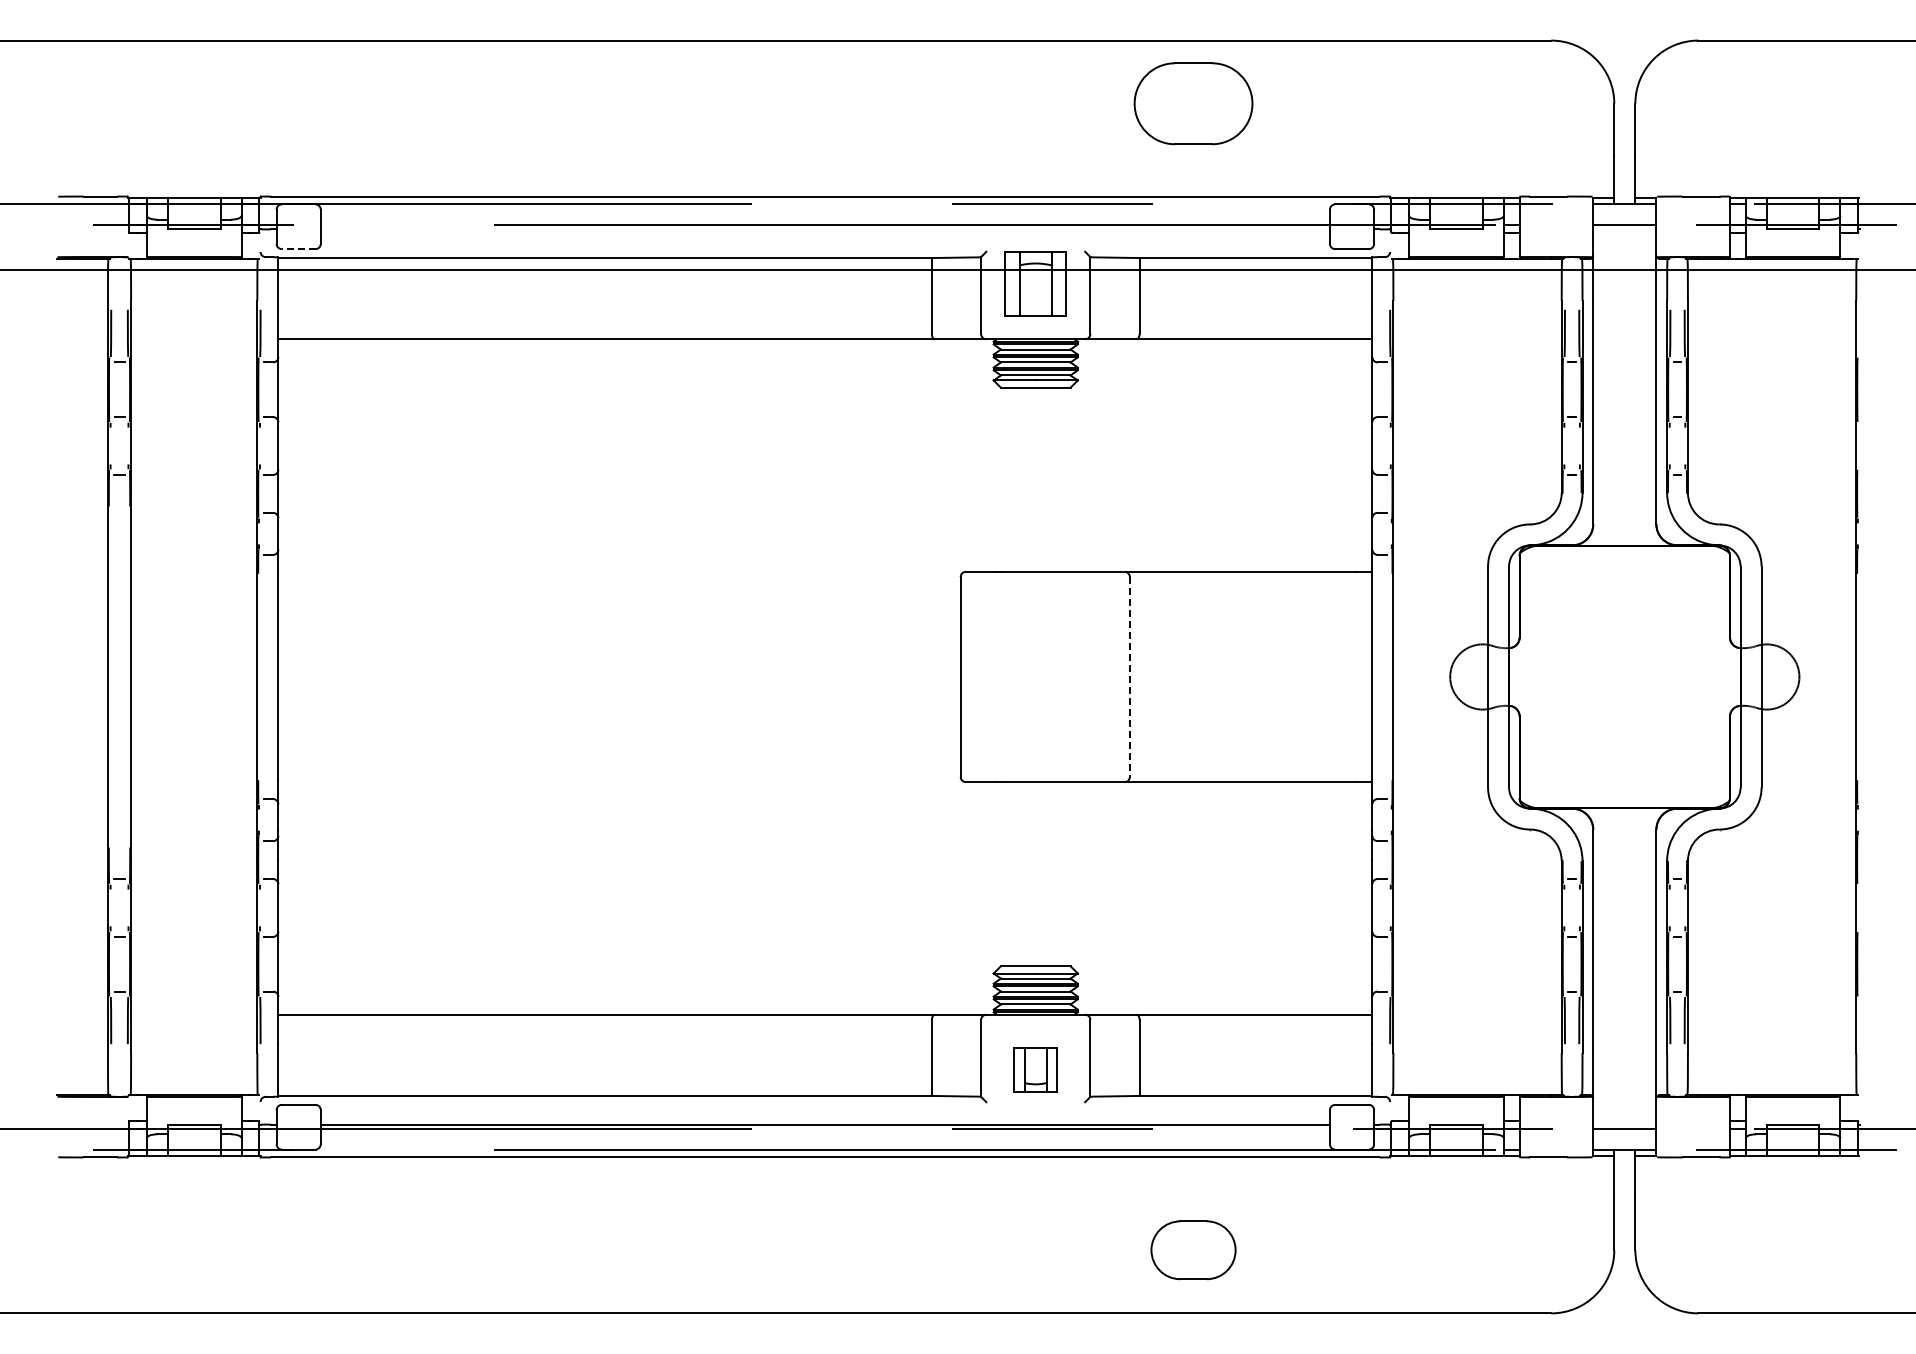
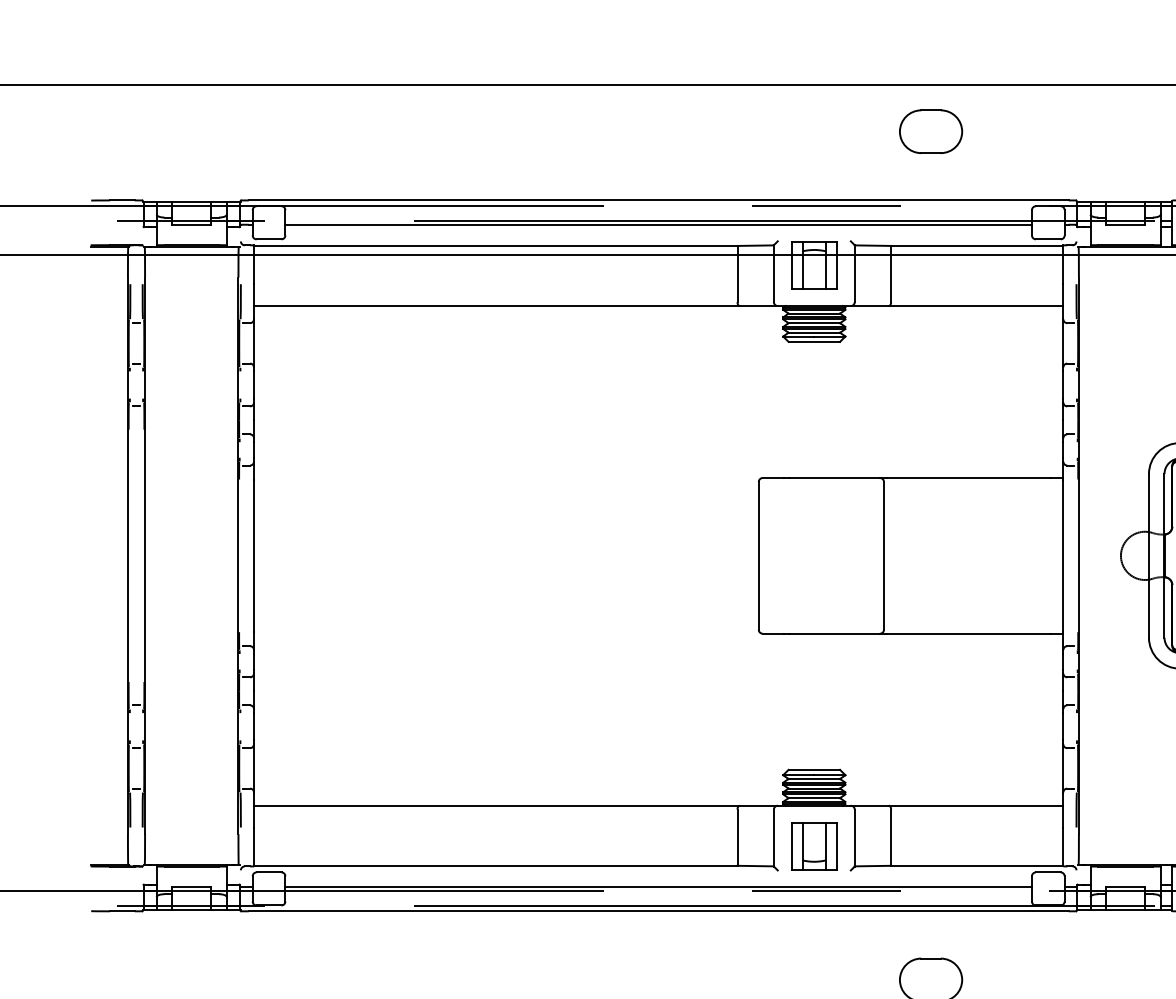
part: (1193, 103) -> (931, 131), size x0.71
line: (824, 229) -> (658, 224), added
line: (298, 249) -> (268, 239), dashed -> solid
line: (1129, 677) -> (883, 556), dashed -> solid
part: (1035, 1069) -> (814, 846), size x1.43

